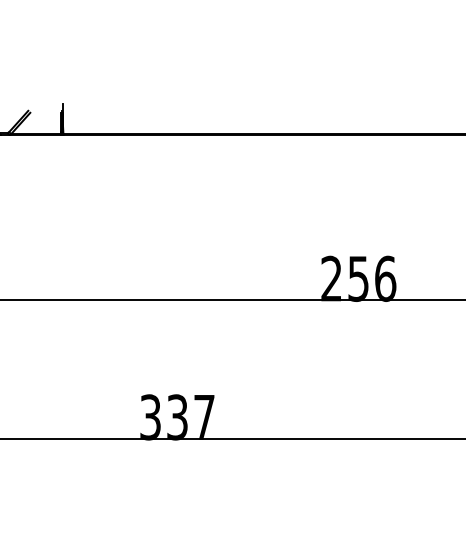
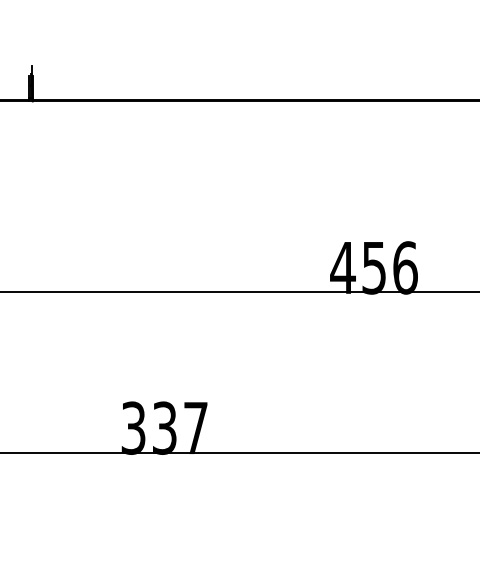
text: (331, 278) -> (342, 267), 256 -> 456

